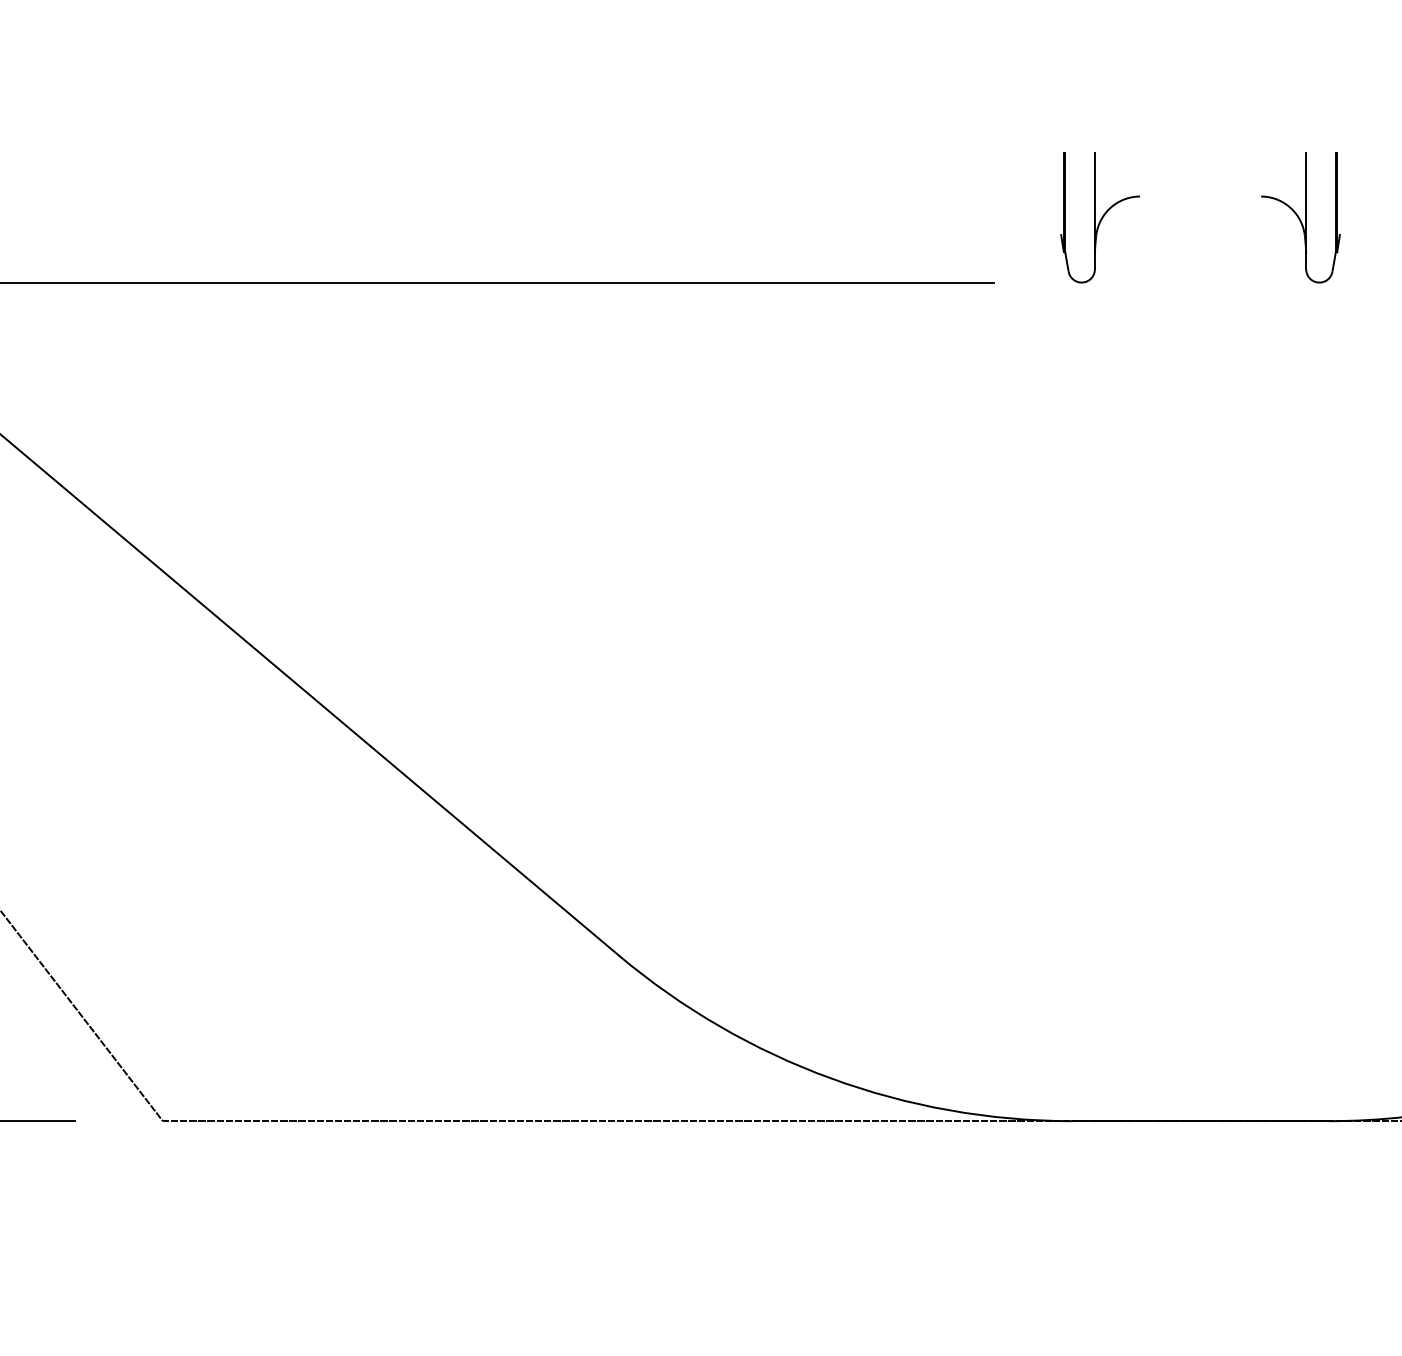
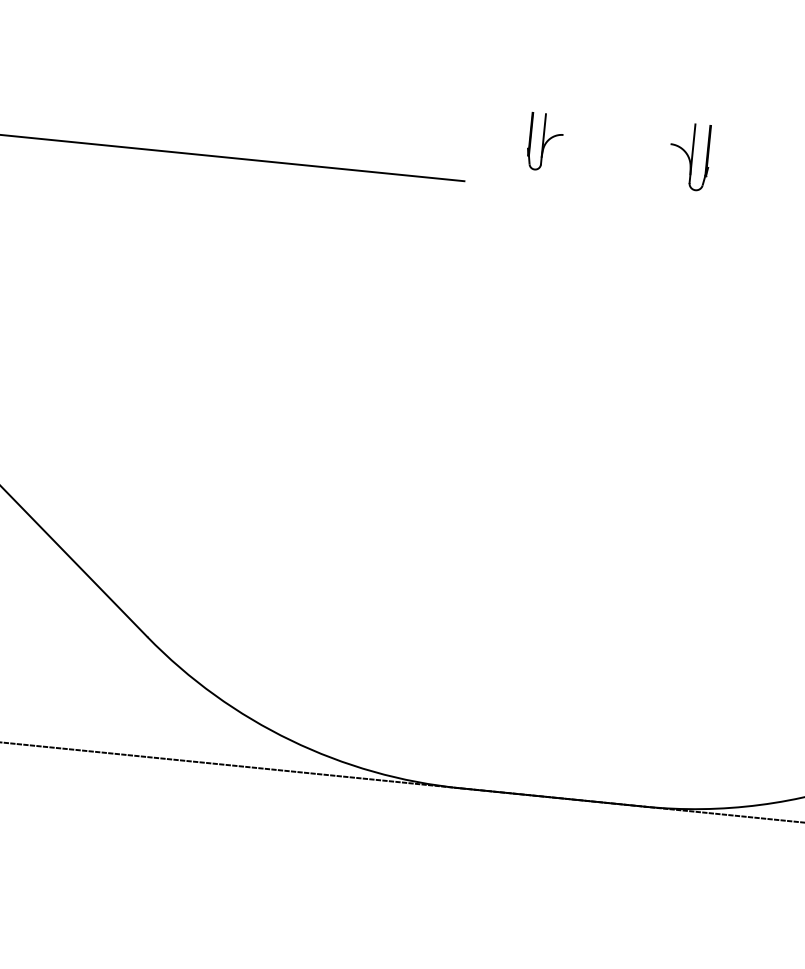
part: (1099, 217) -> (545, 142), size x0.6
part: (1300, 217) -> (689, 156), size x0.7

